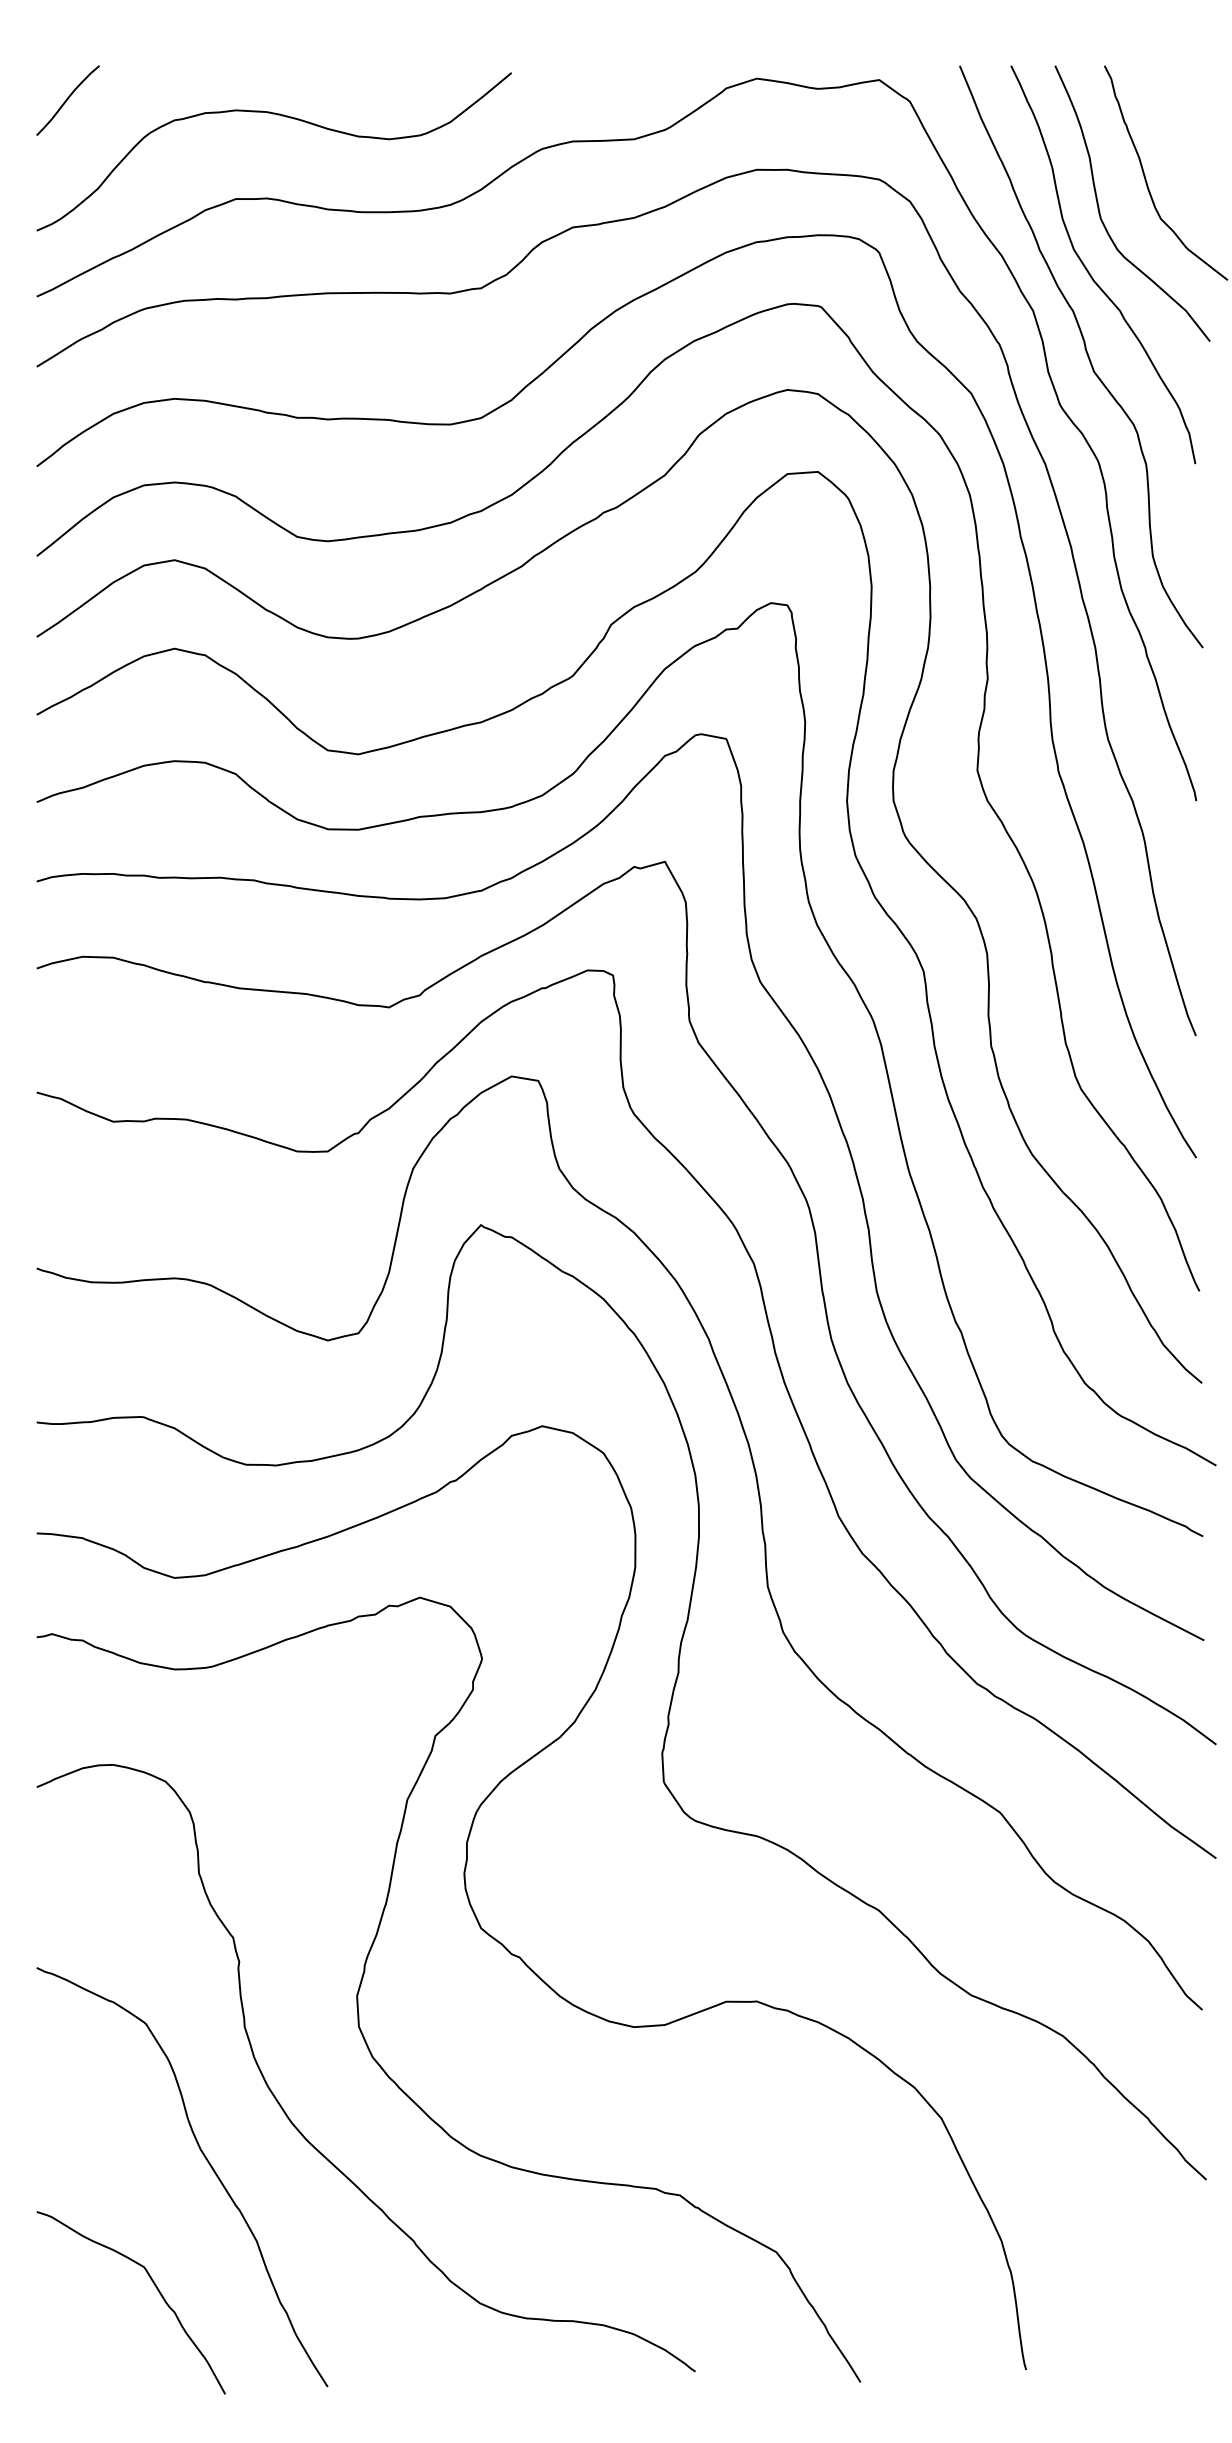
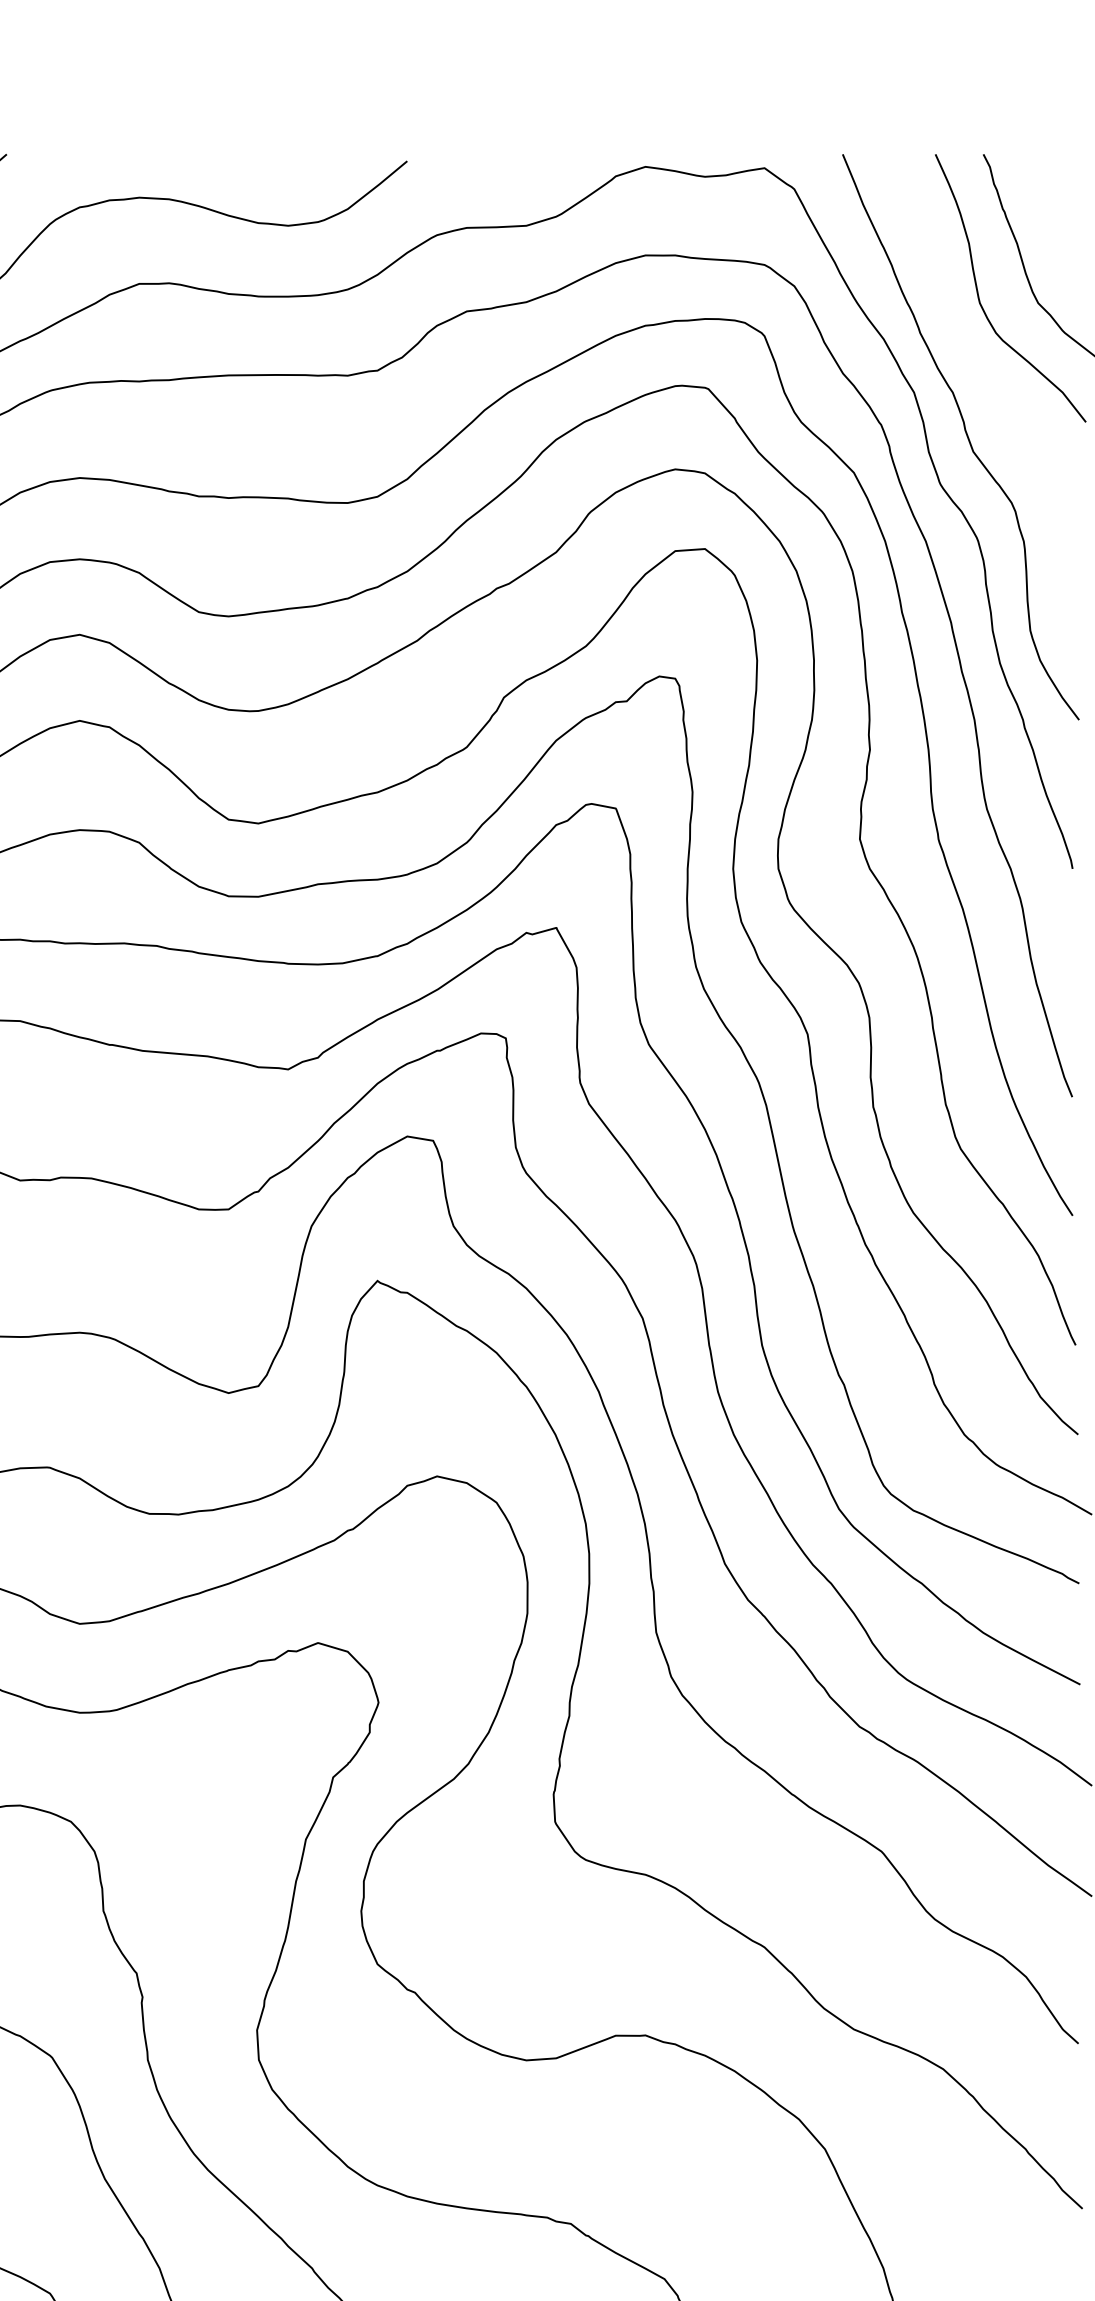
curve: (1090, 273) -> (969, 356), removed

